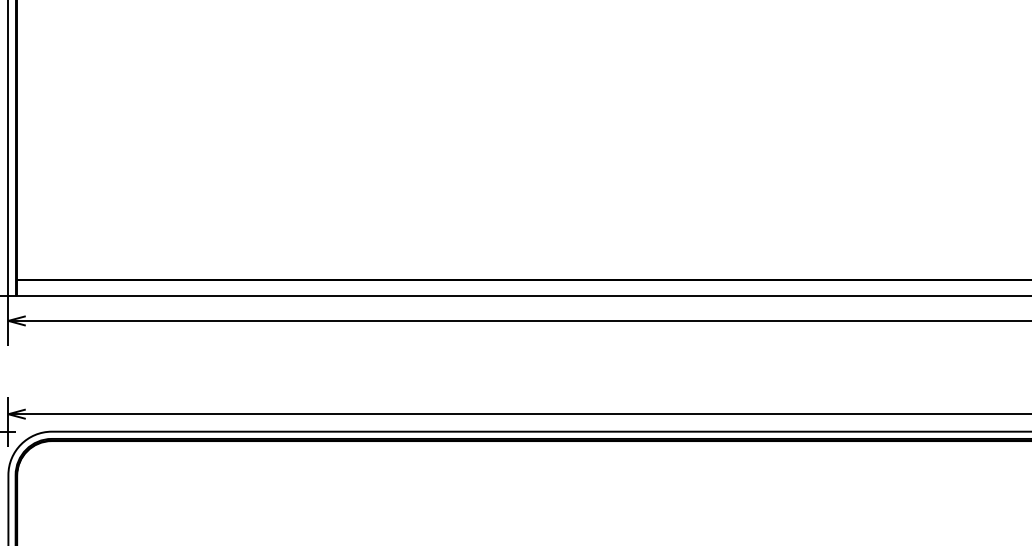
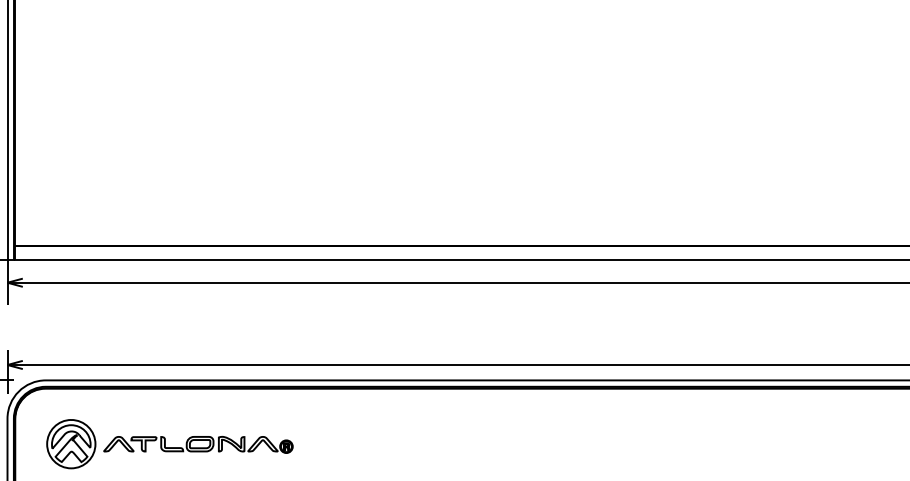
part: (192, 504) -> (169, 444), added

